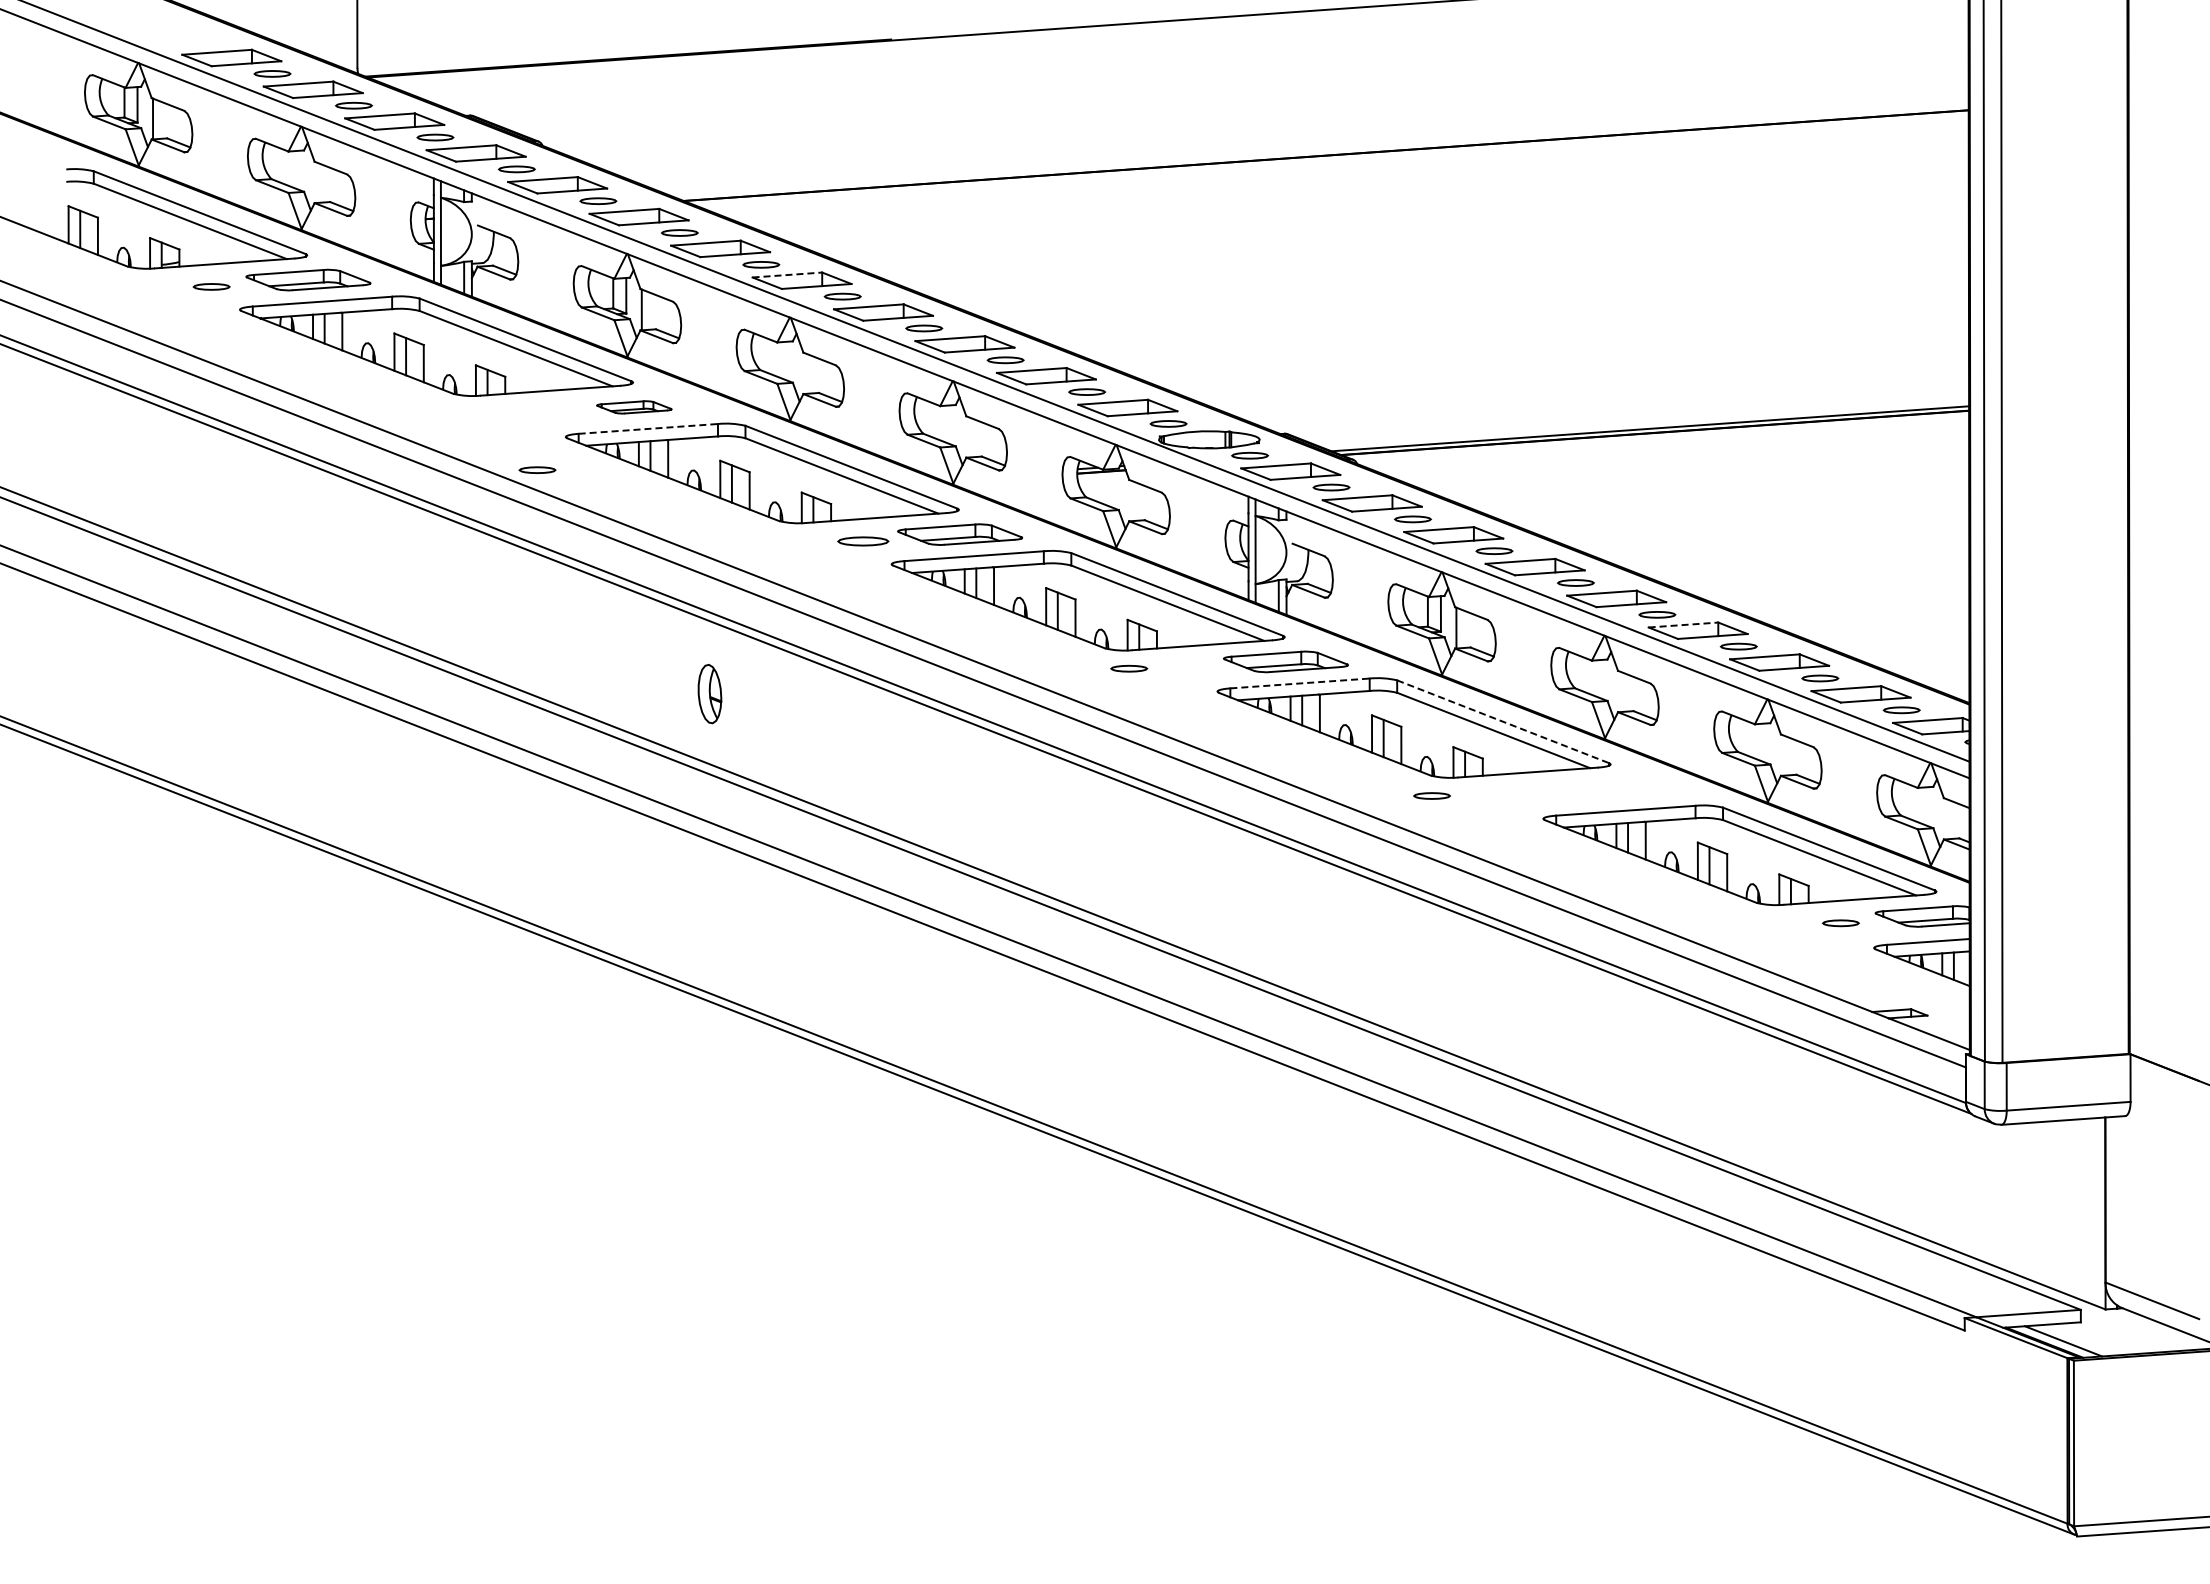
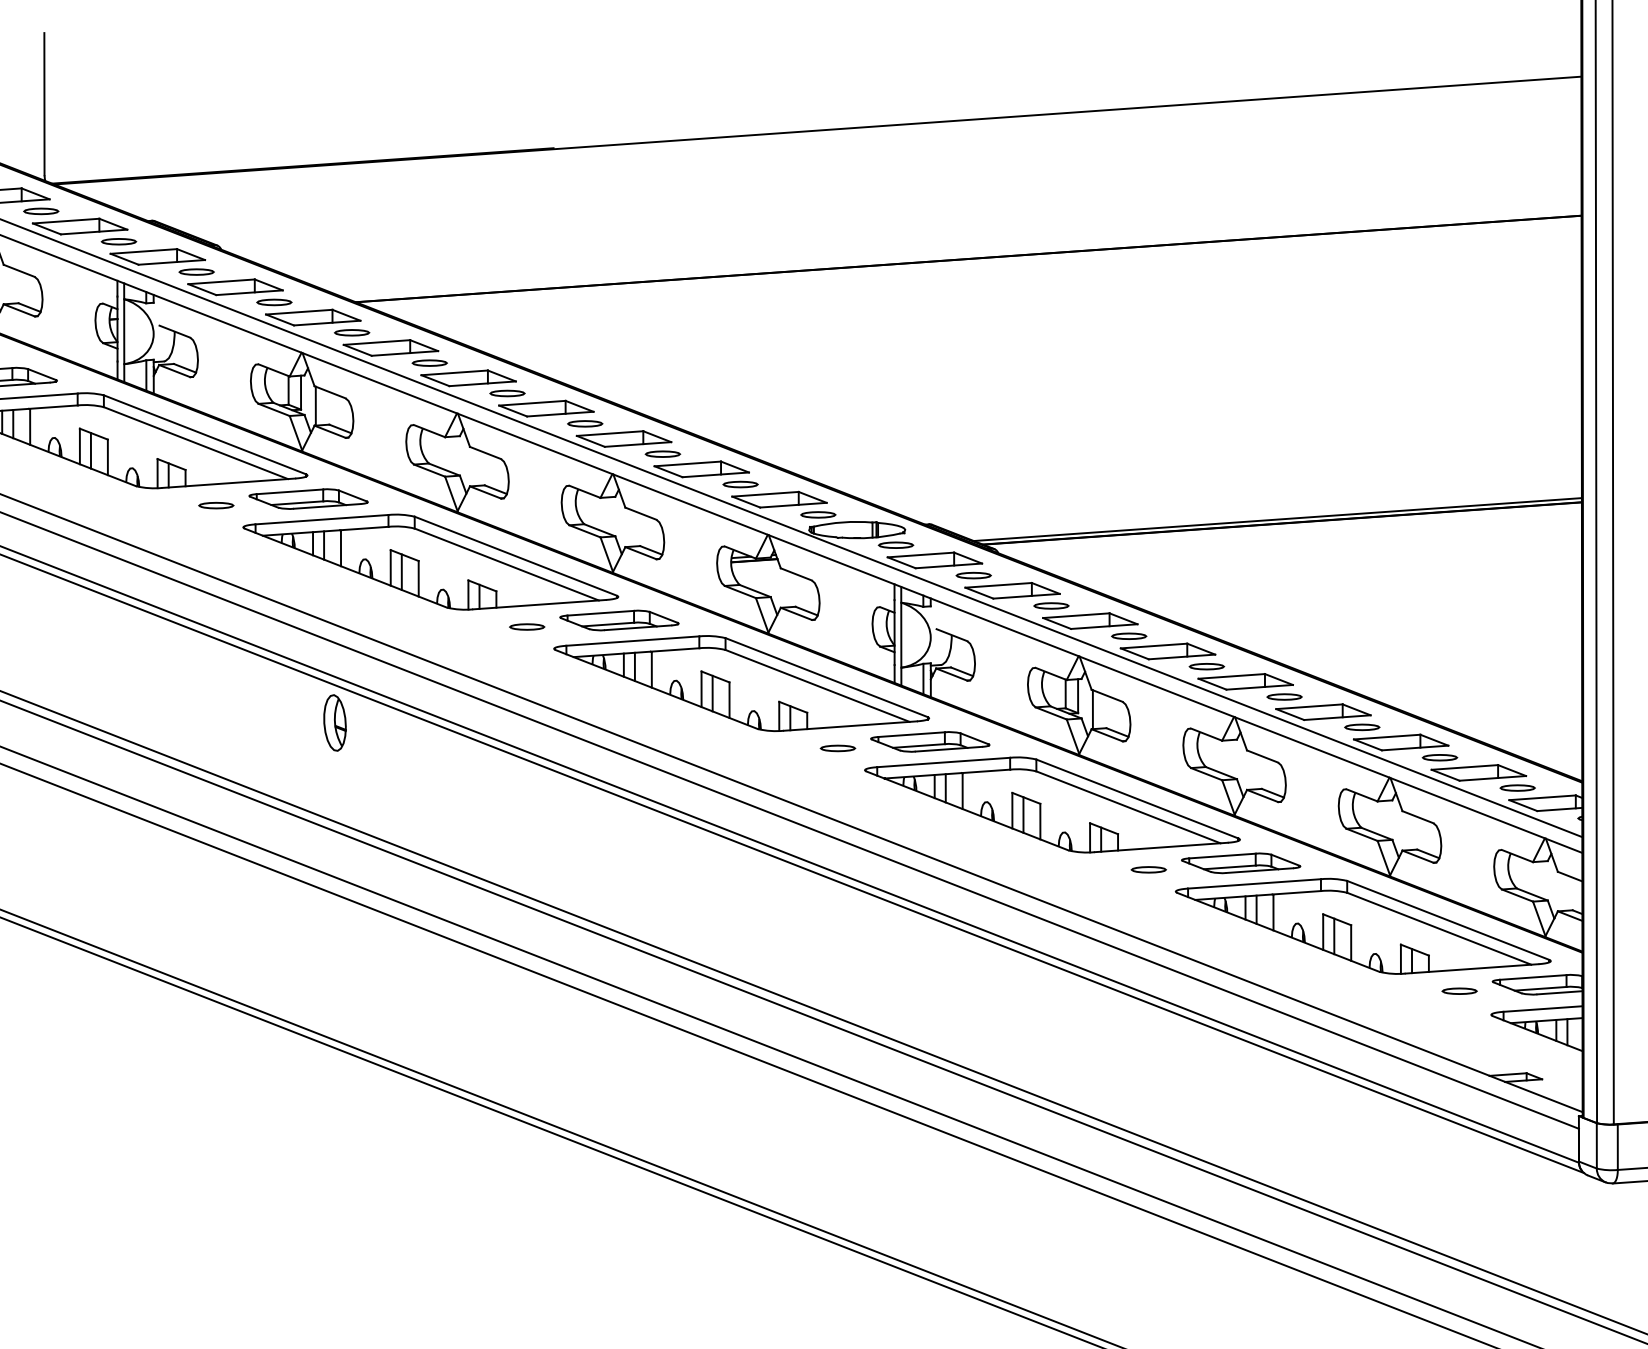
line: (787, 275) -> (454, 373), dashed -> solid
part: (634, 407) -> (308, 499), size x1.67
line: (648, 428) -> (322, 519), dashed -> solid
part: (537, 469) -> (216, 504), moved
part: (863, 541) -> (527, 627), size x0.71
line: (1683, 625) -> (1309, 707), dashed -> solid
part: (1129, 668) -> (838, 748), moved
line: (1300, 683) -> (944, 762), dashed -> solid
part: (709, 694) -> (334, 723), moved
line: (1503, 721) -> (1137, 798), dashed -> solid
part: (1611, 788) -> (1240, 862), added
part: (1431, 795) -> (1148, 869), moved

